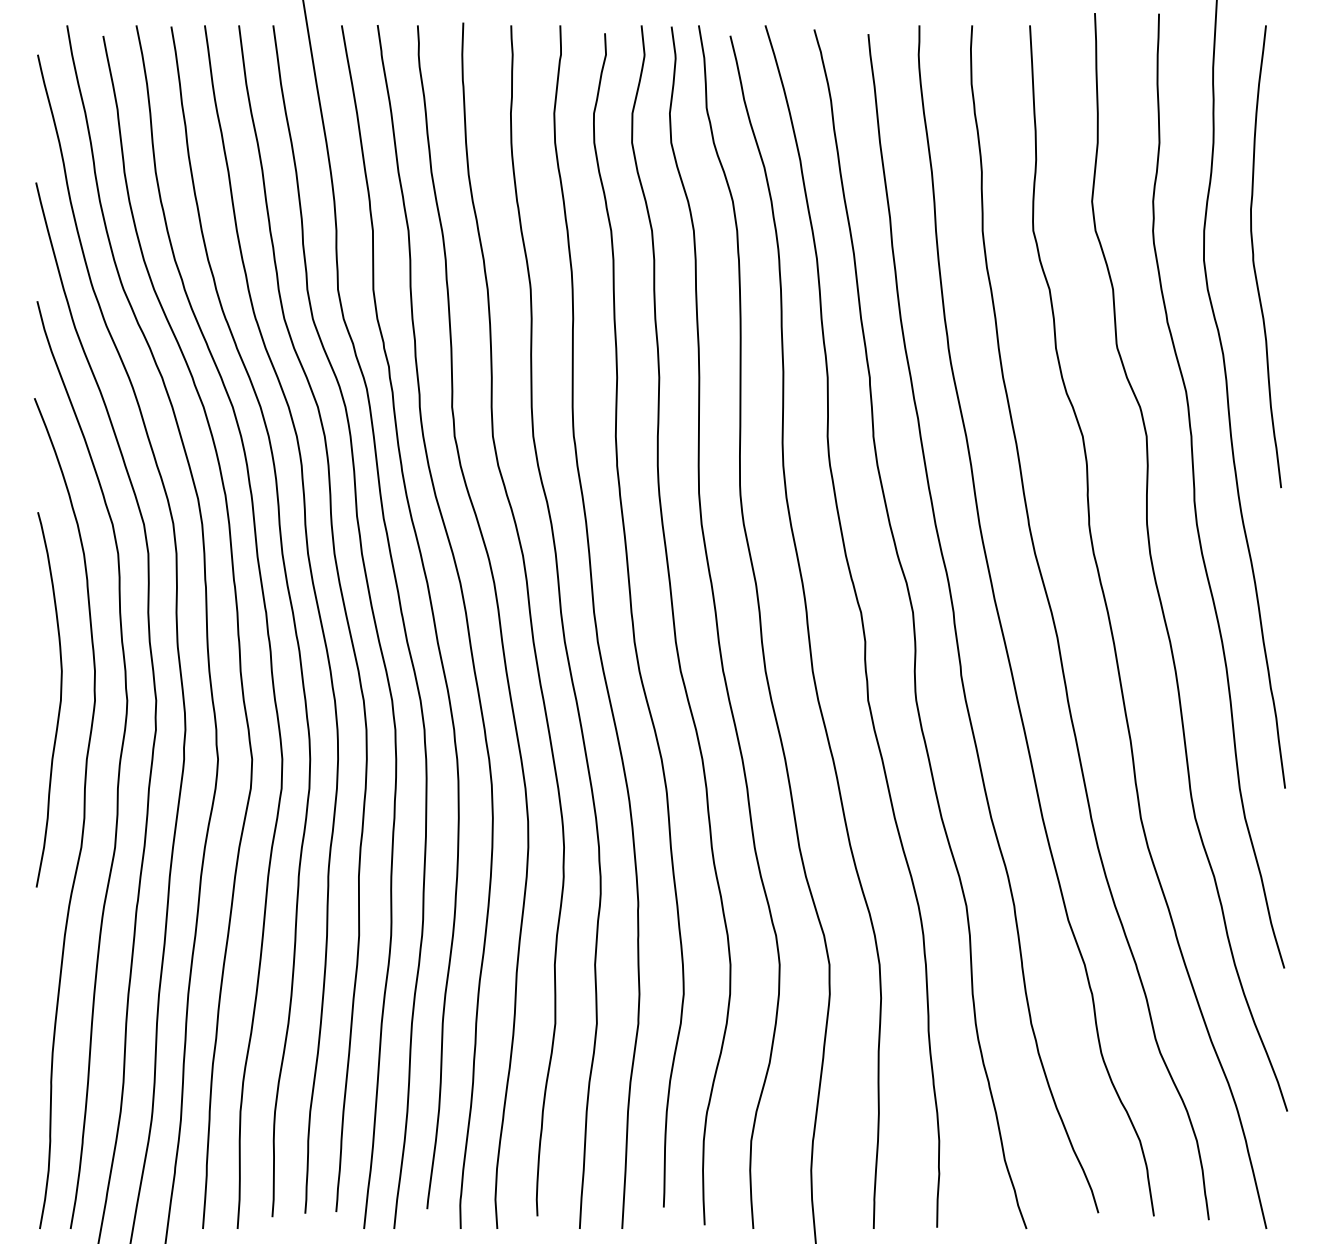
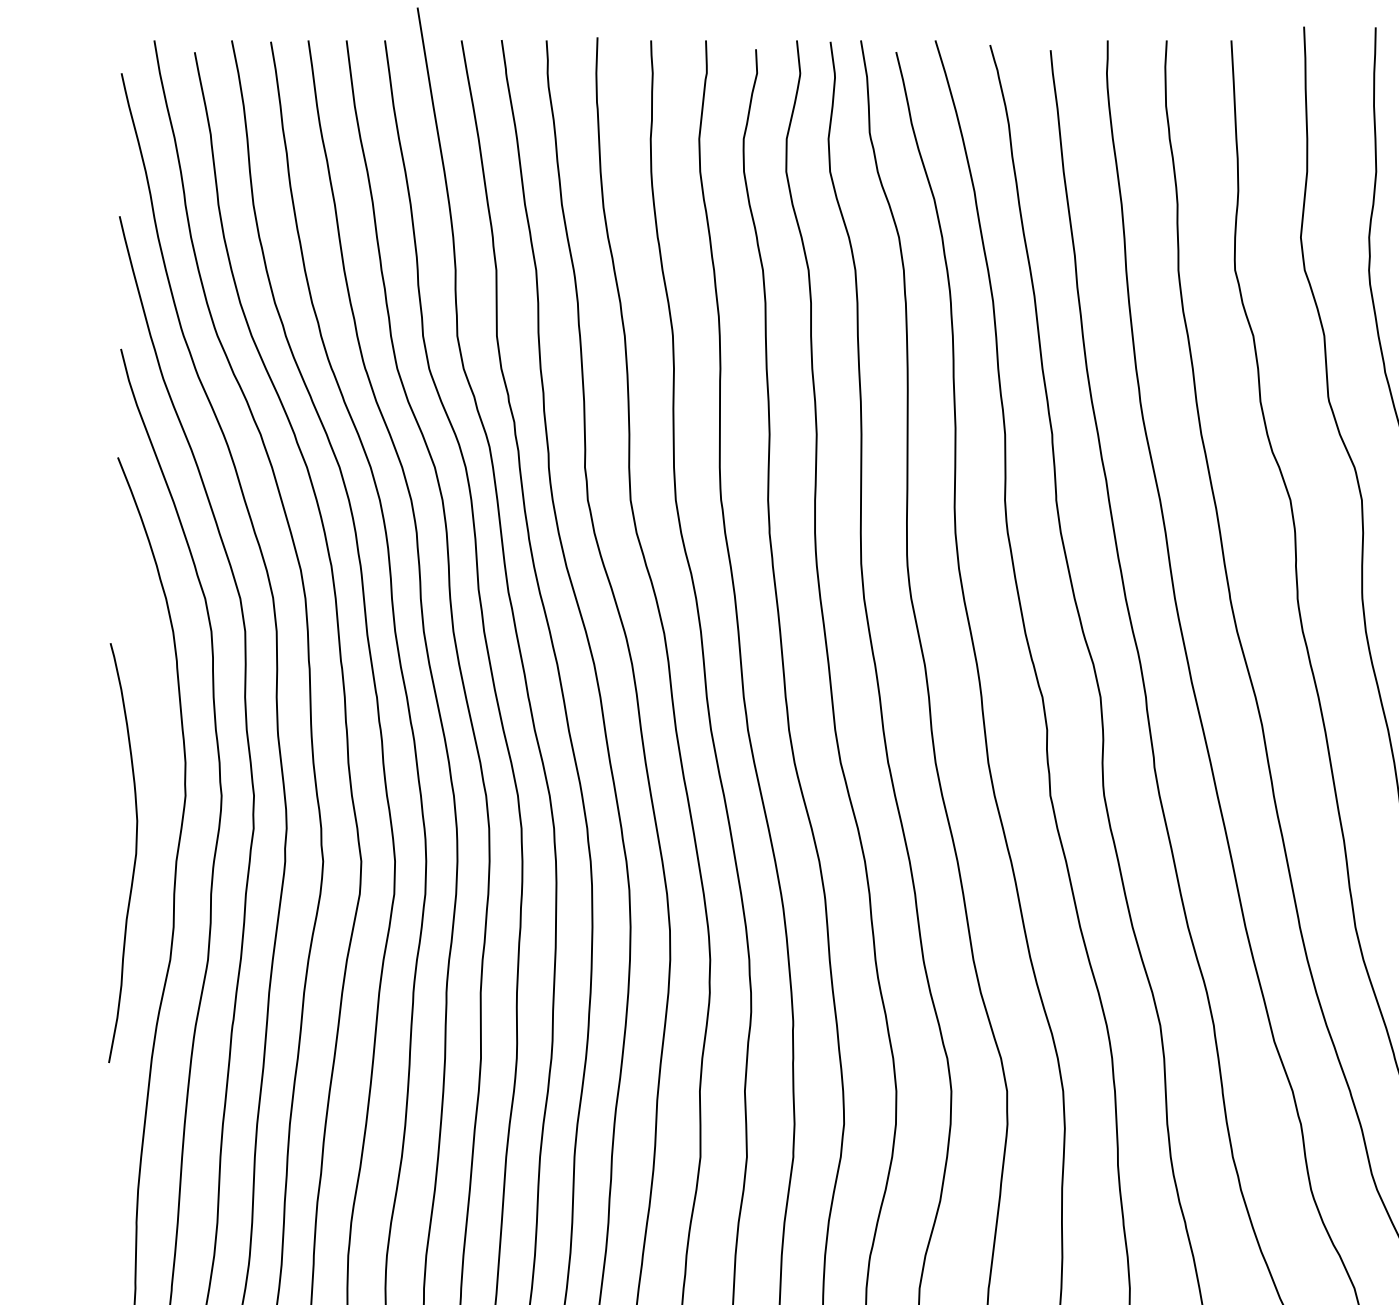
curve: (59, 701) -> (134, 854), moved

